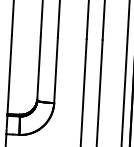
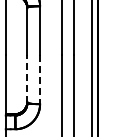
line: (39, 69) -> (27, 79), solid -> dashed
line: (56, 71) -> (40, 80), solid -> dashed

